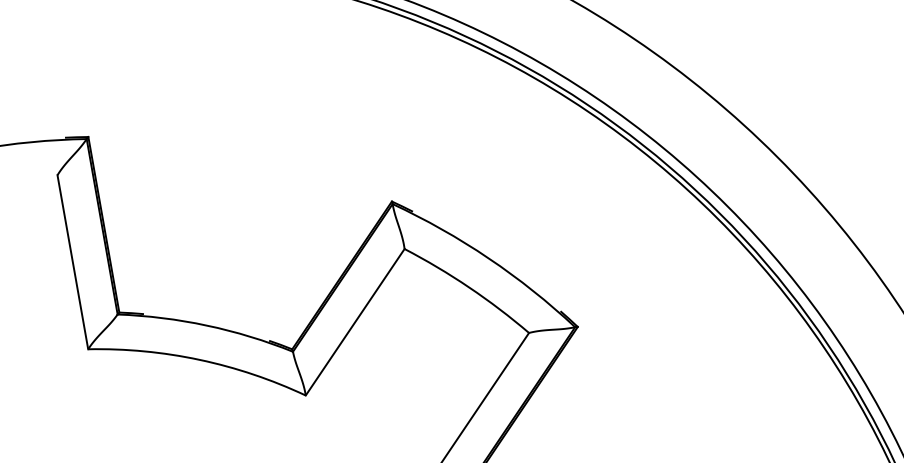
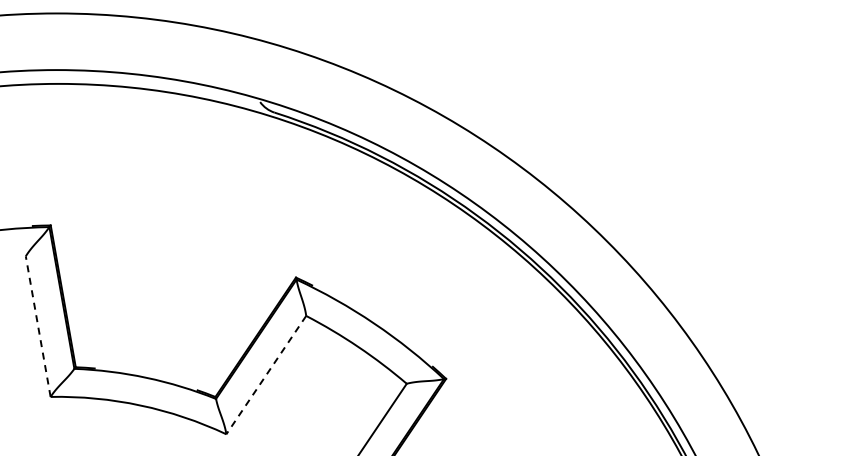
line: (73, 262) -> (38, 326), solid -> dashed
line: (355, 322) -> (266, 375), solid -> dashed

